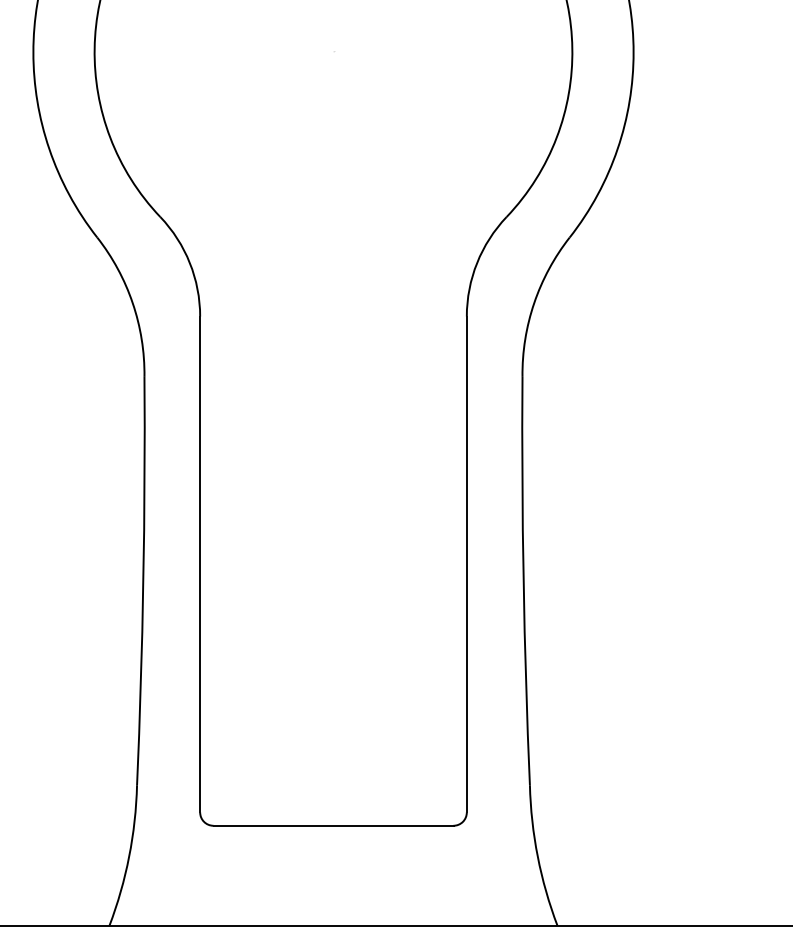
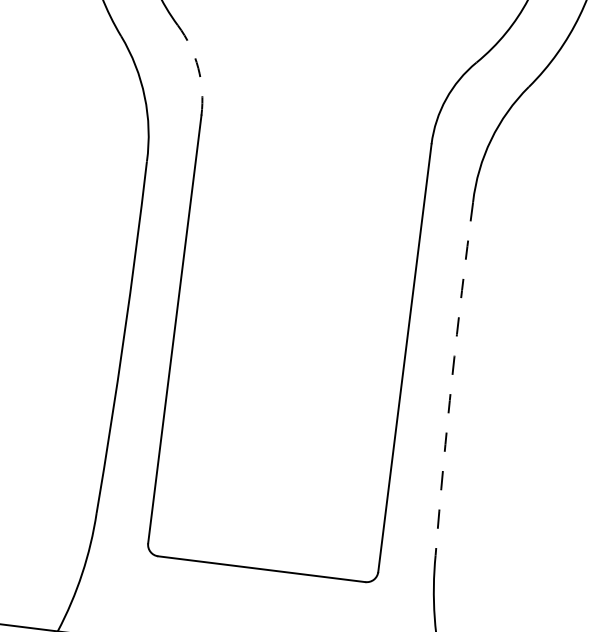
arc: (189, 263) -> (197, 68), solid -> dashed
arc: (523, 581) -> (451, 378), solid -> dashed

